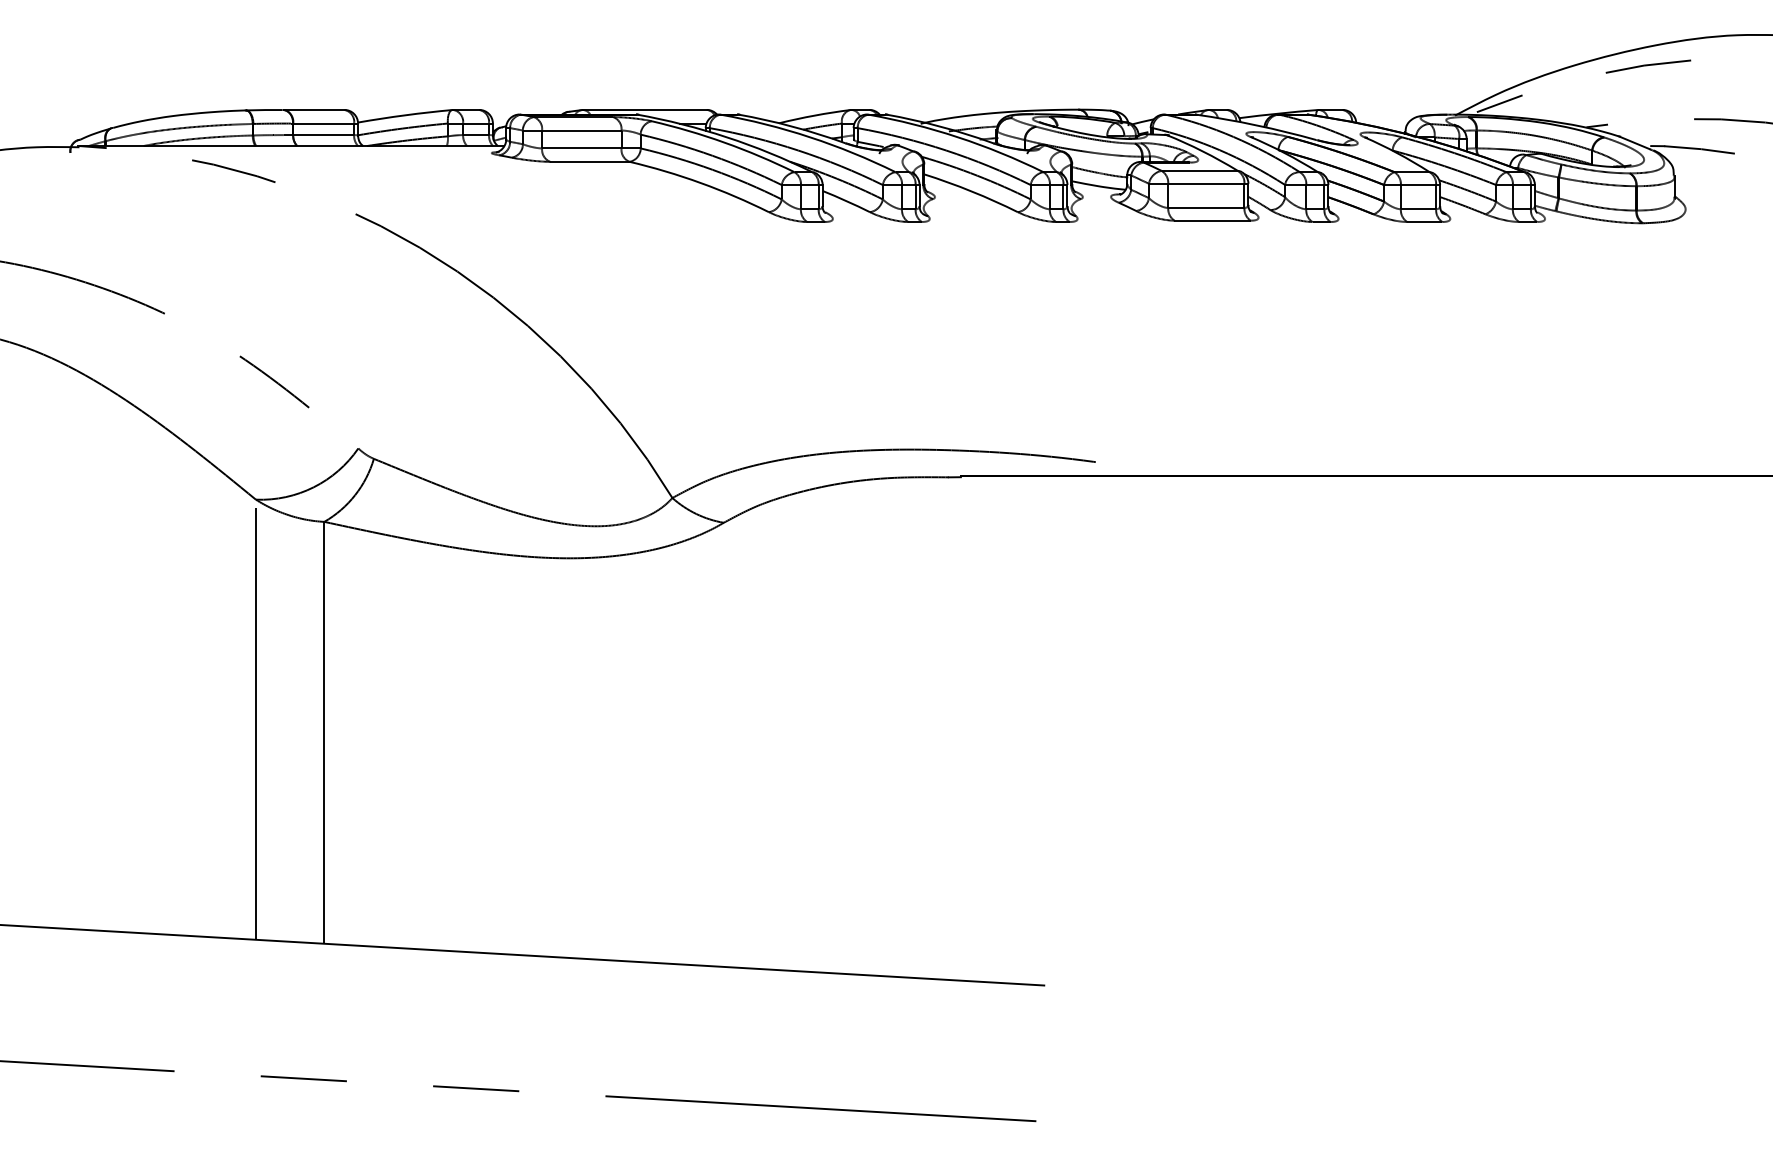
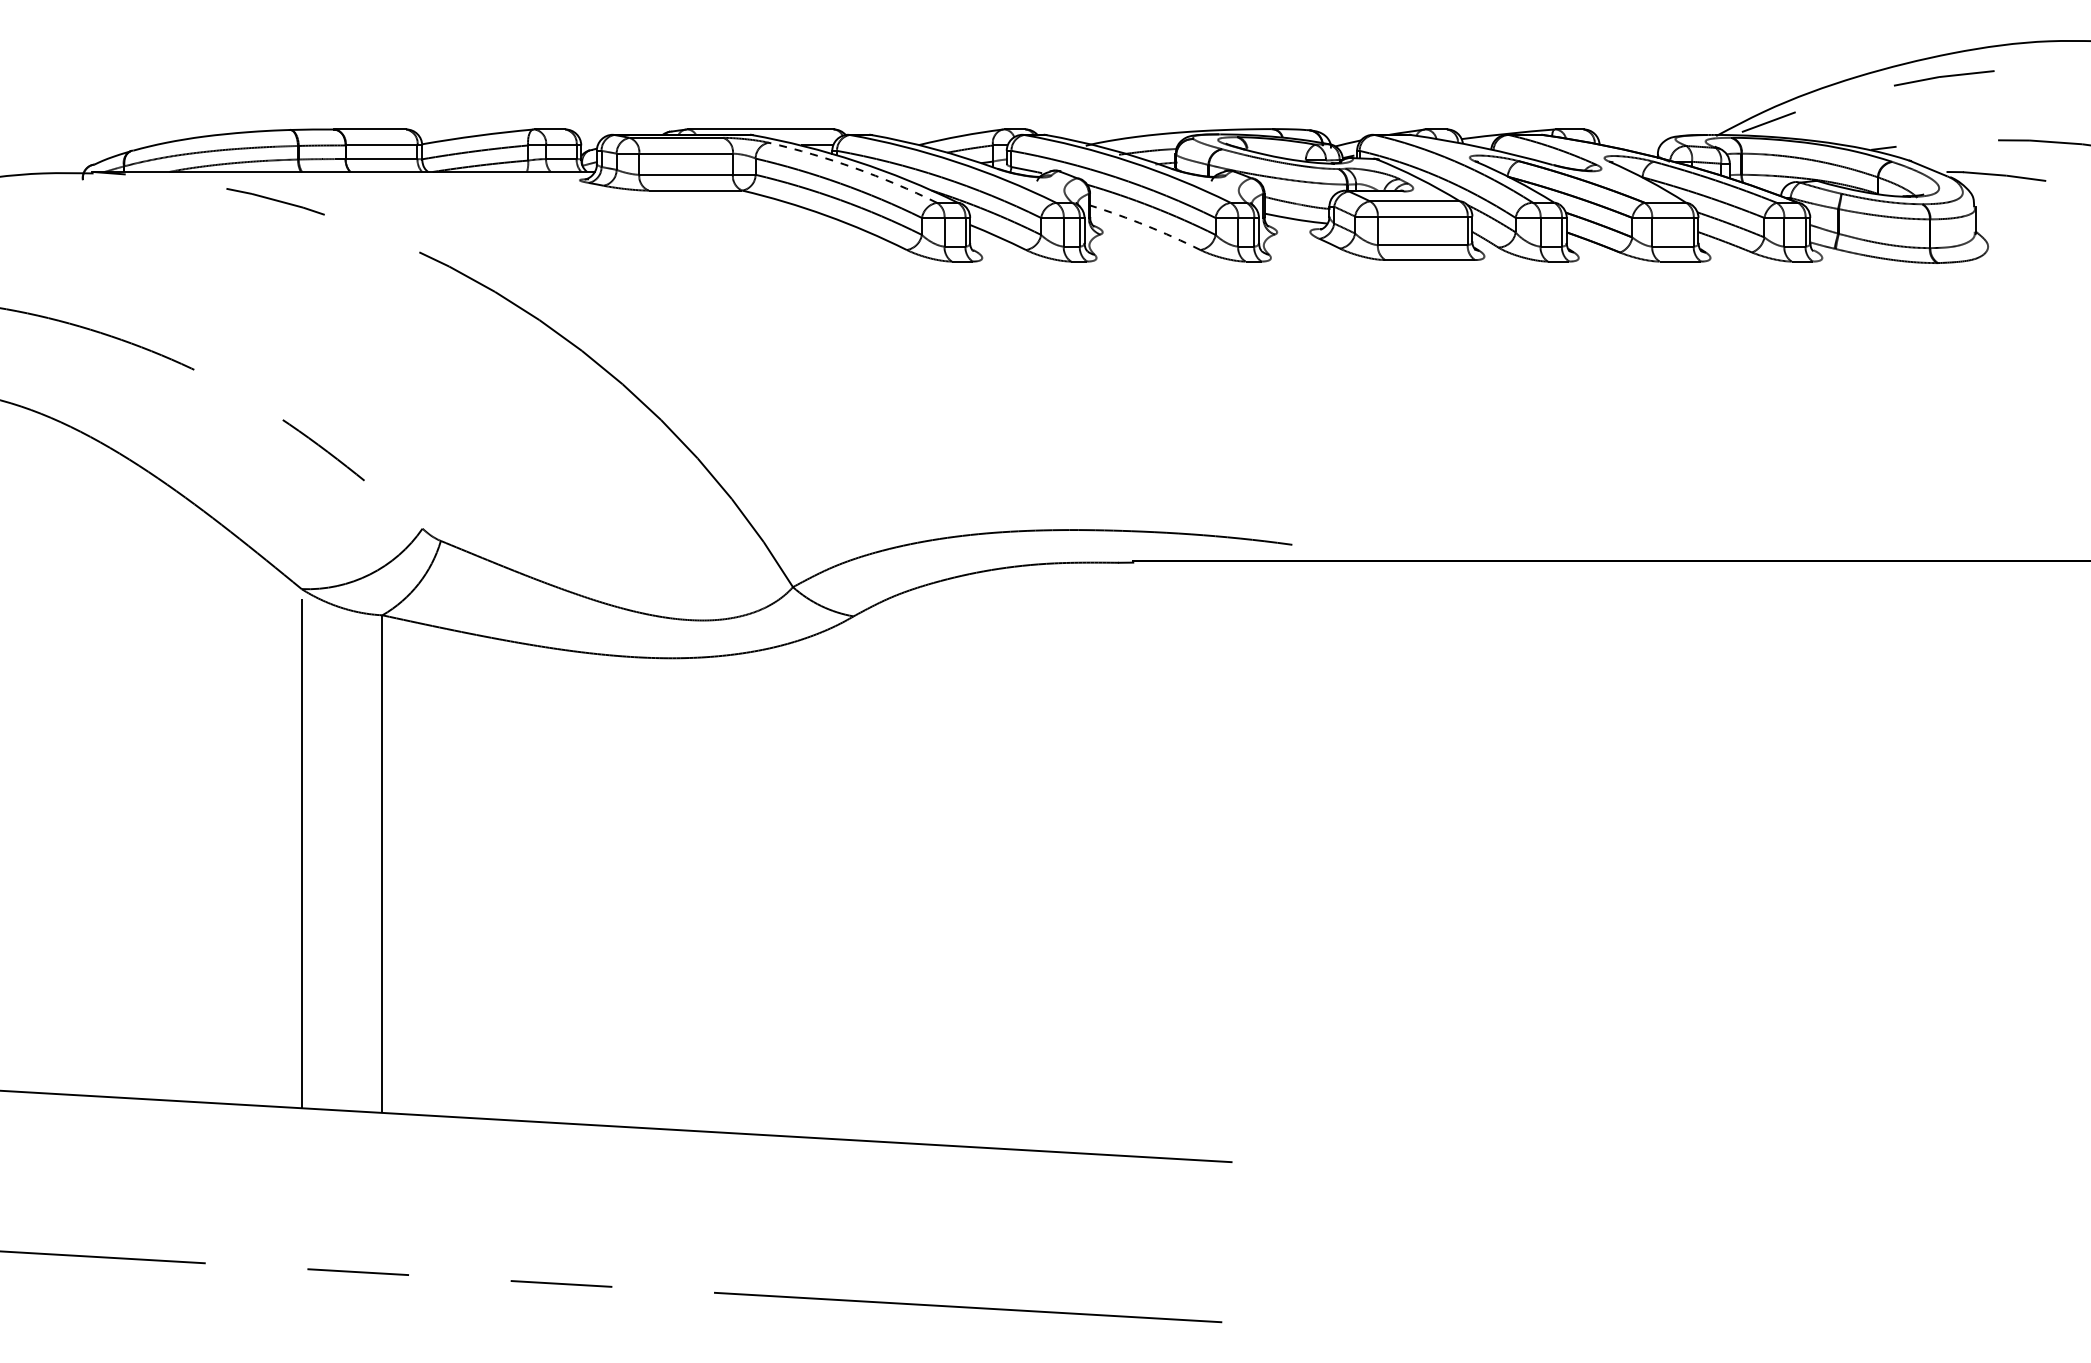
arc: (724, 143) -> (854, 168), solid -> dashed
arc: (972, 191) -> (1146, 225), solid -> dashed

